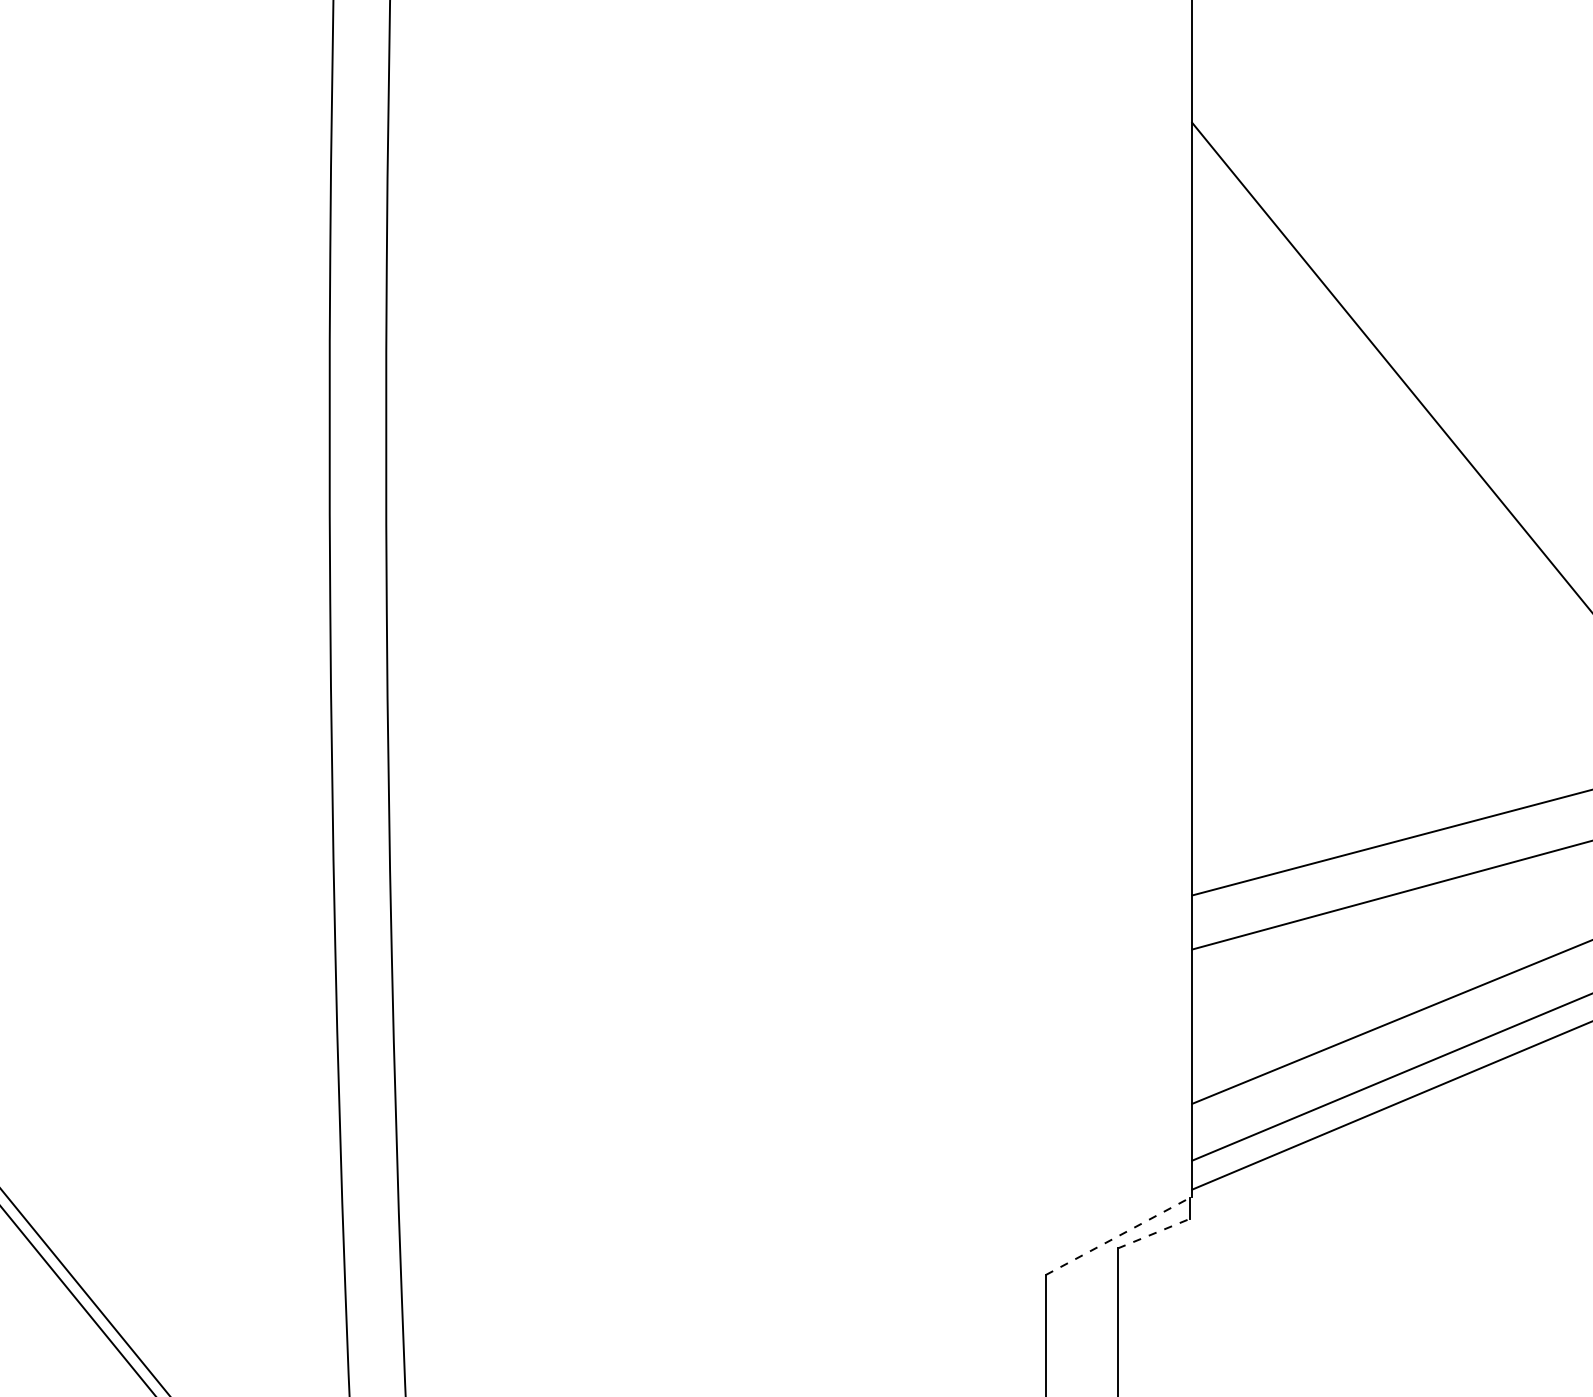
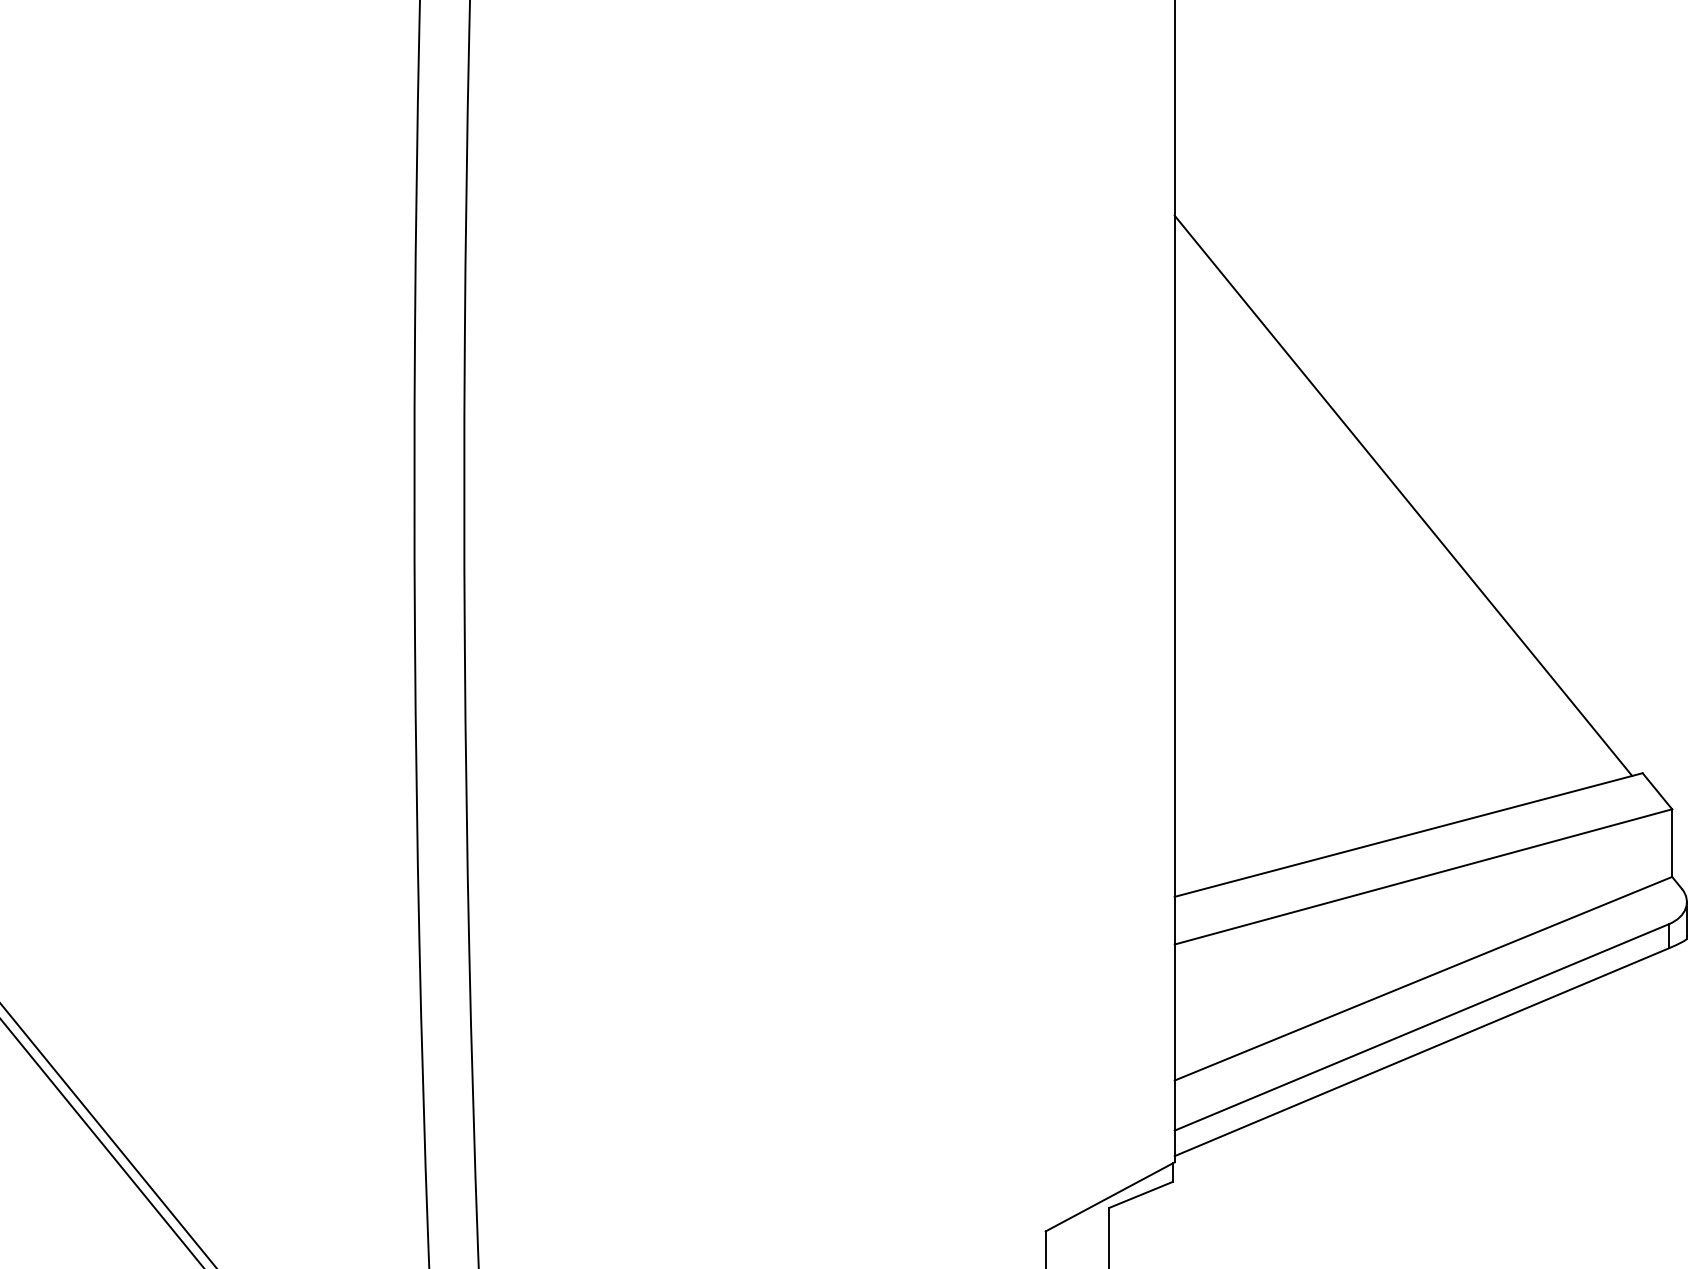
line: (1154, 1233) -> (1141, 1194), dashed -> solid
line: (1119, 1235) -> (1110, 1196), dashed -> solid

